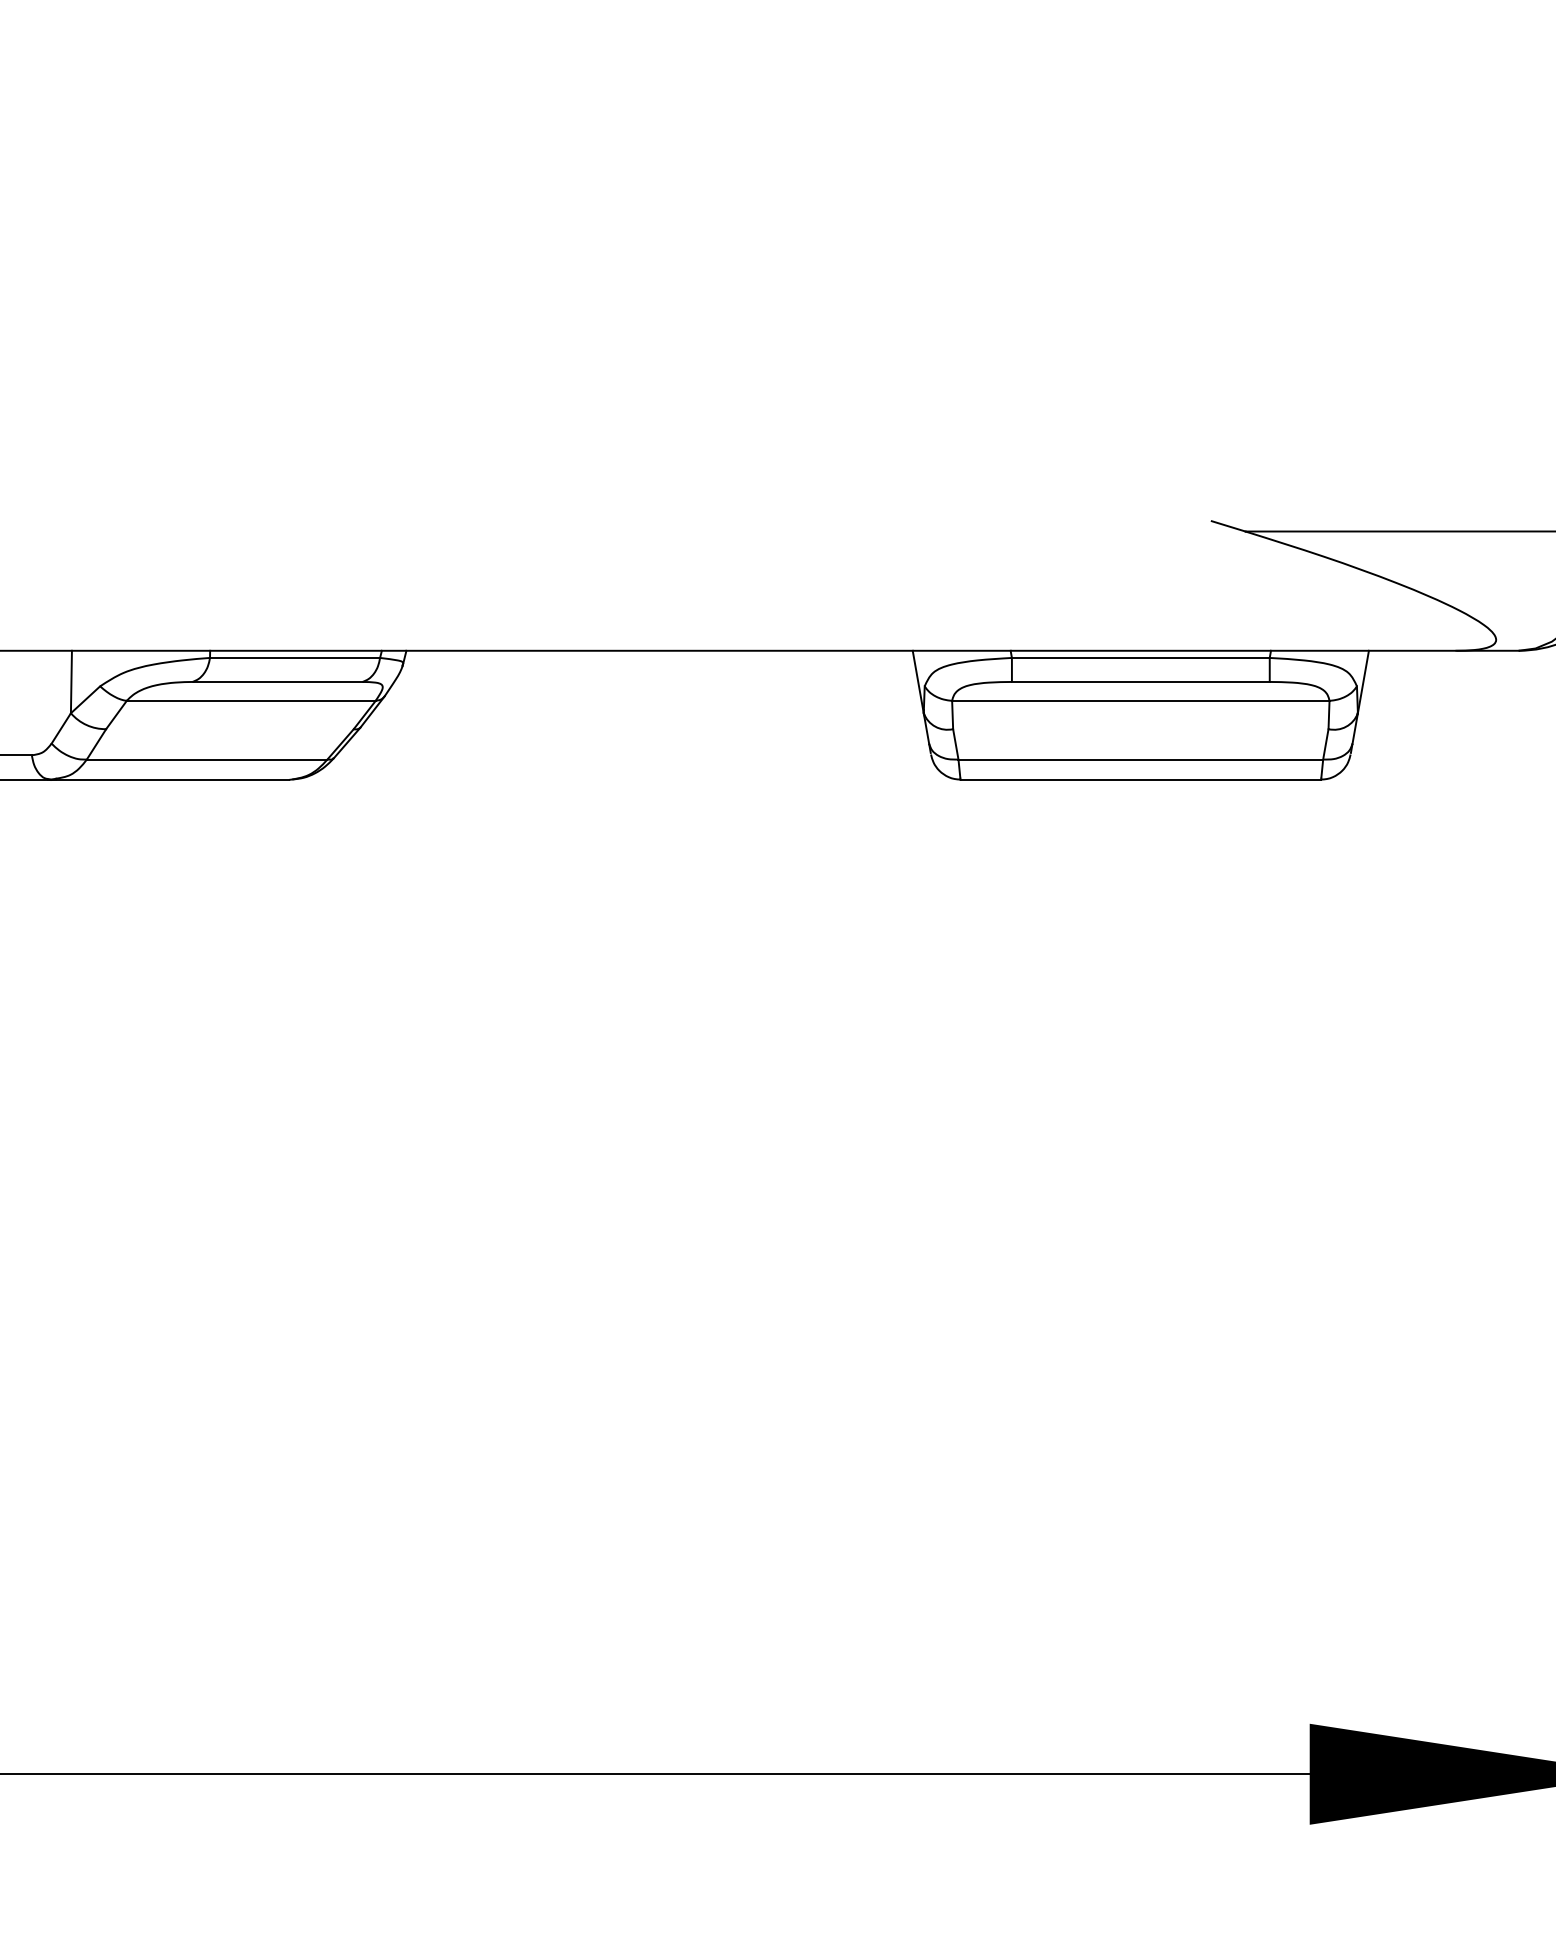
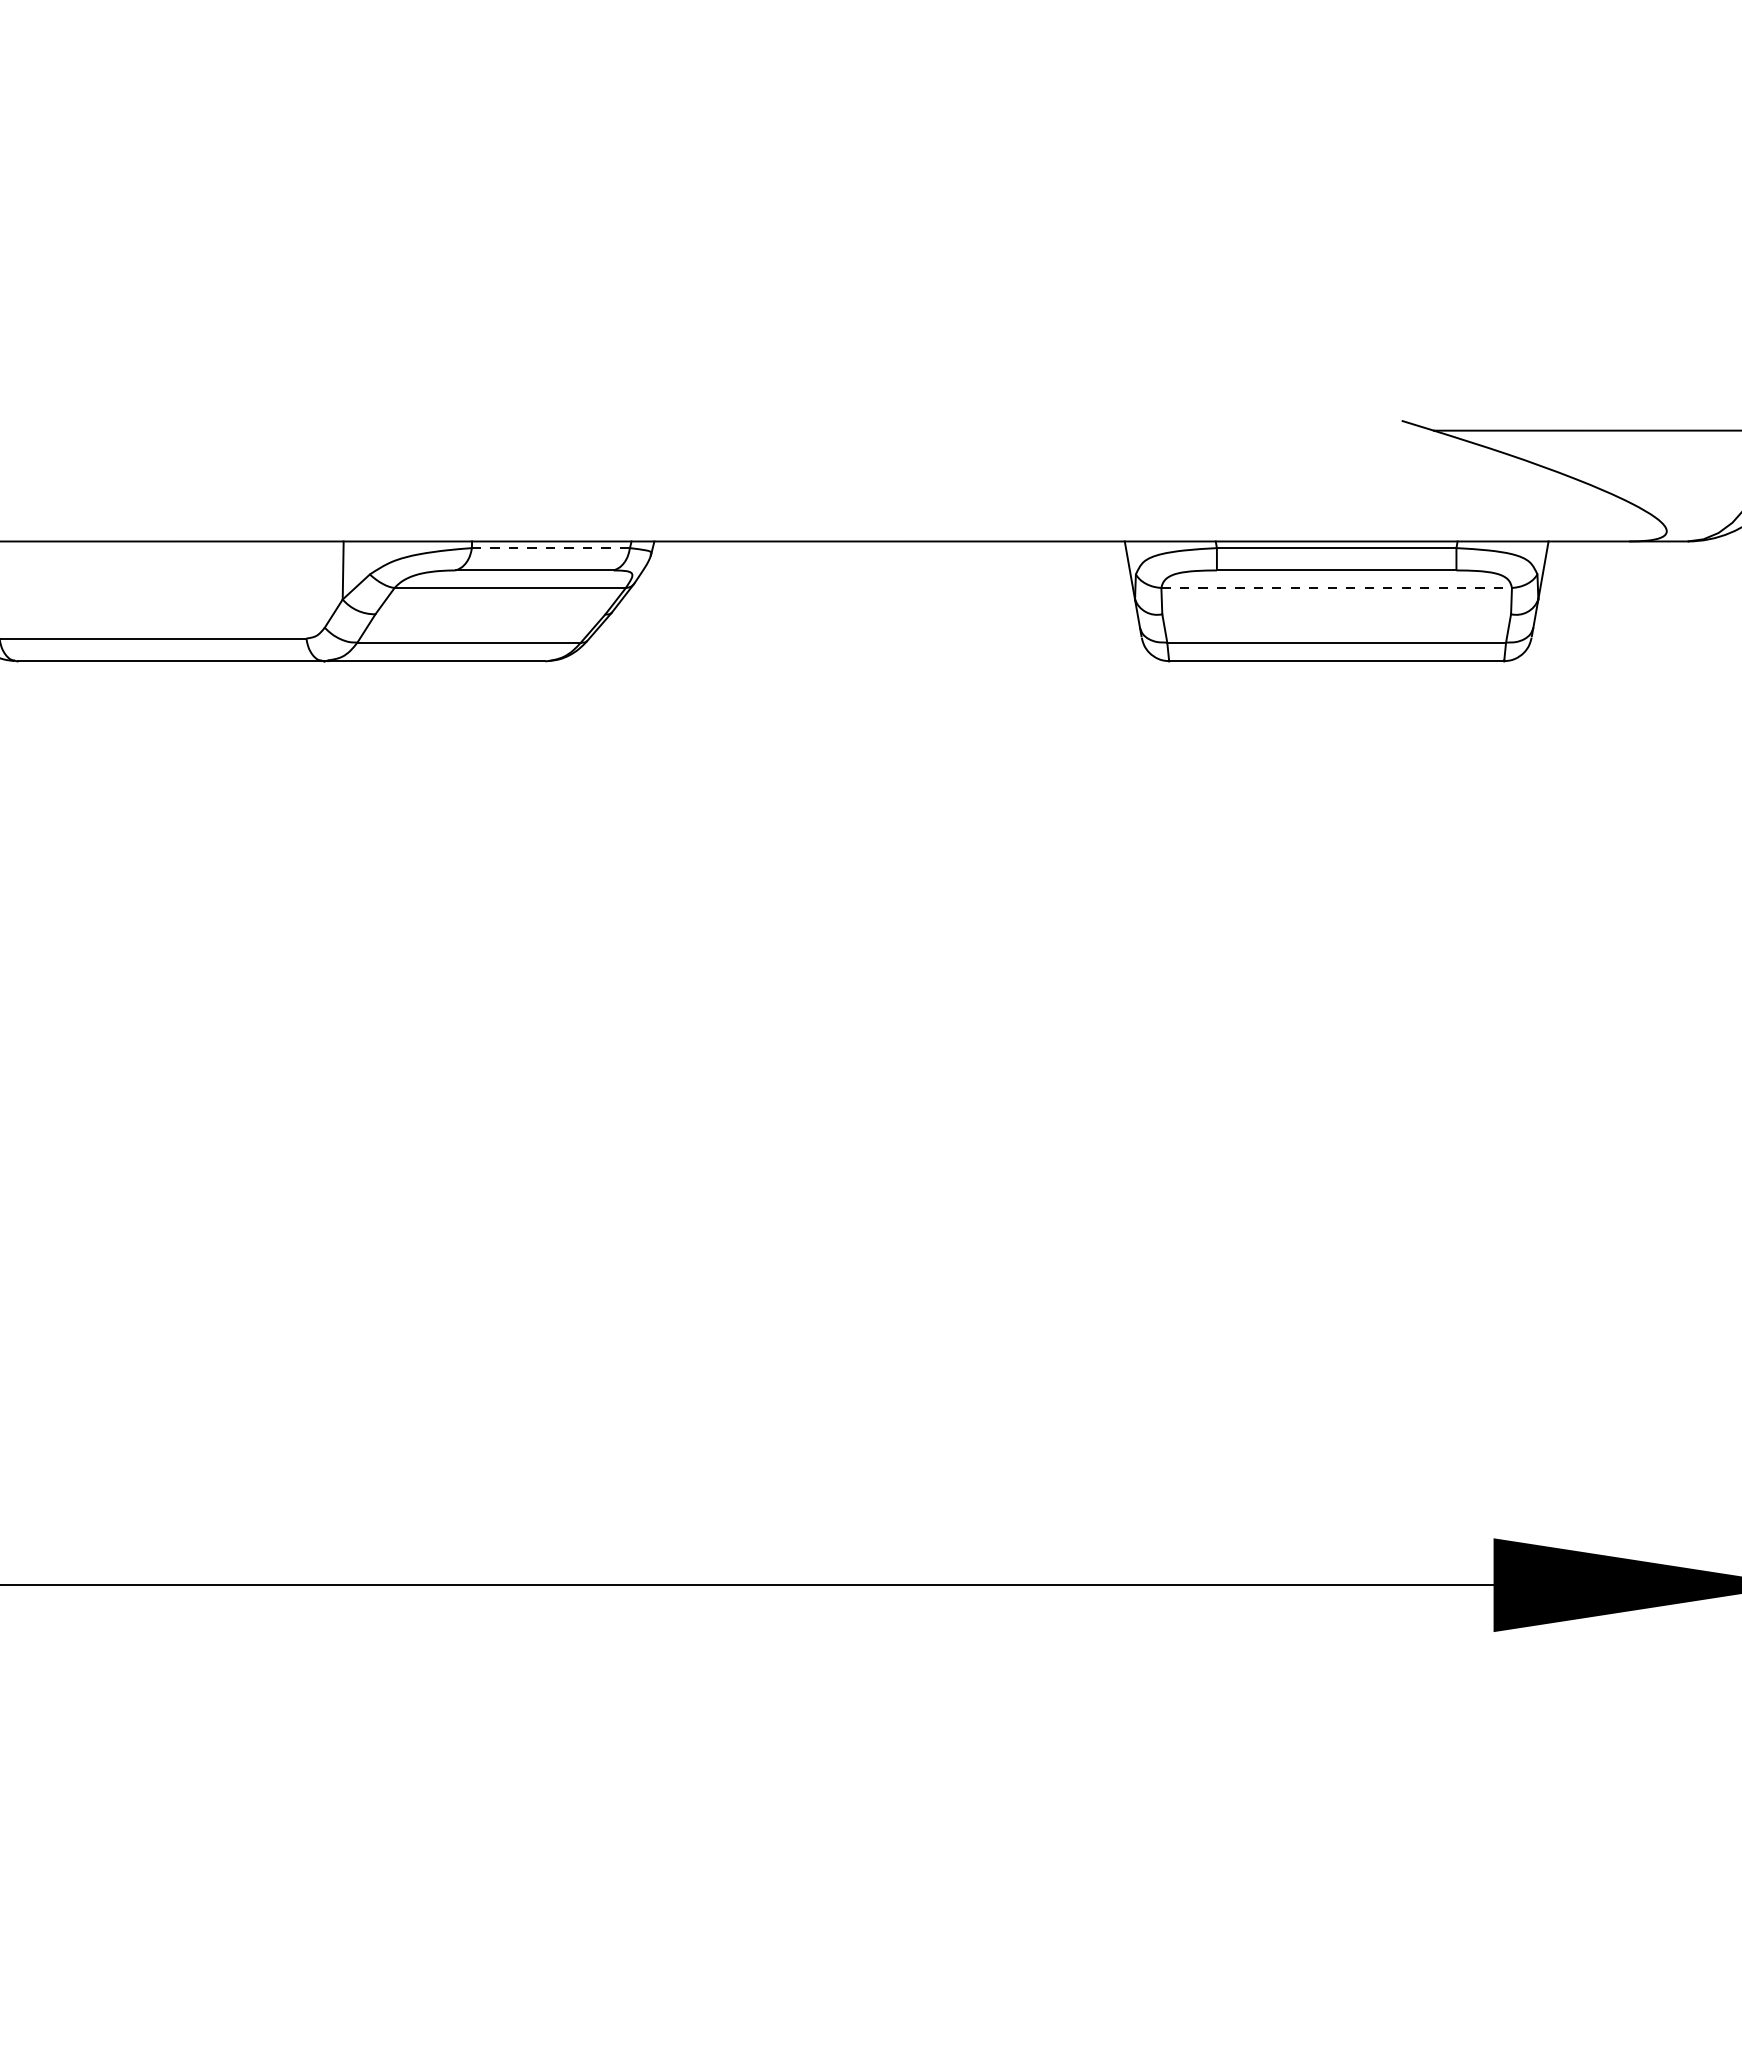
line: (294, 658) -> (550, 548), solid -> dashed
line: (1141, 701) -> (1337, 588), solid -> dashed

